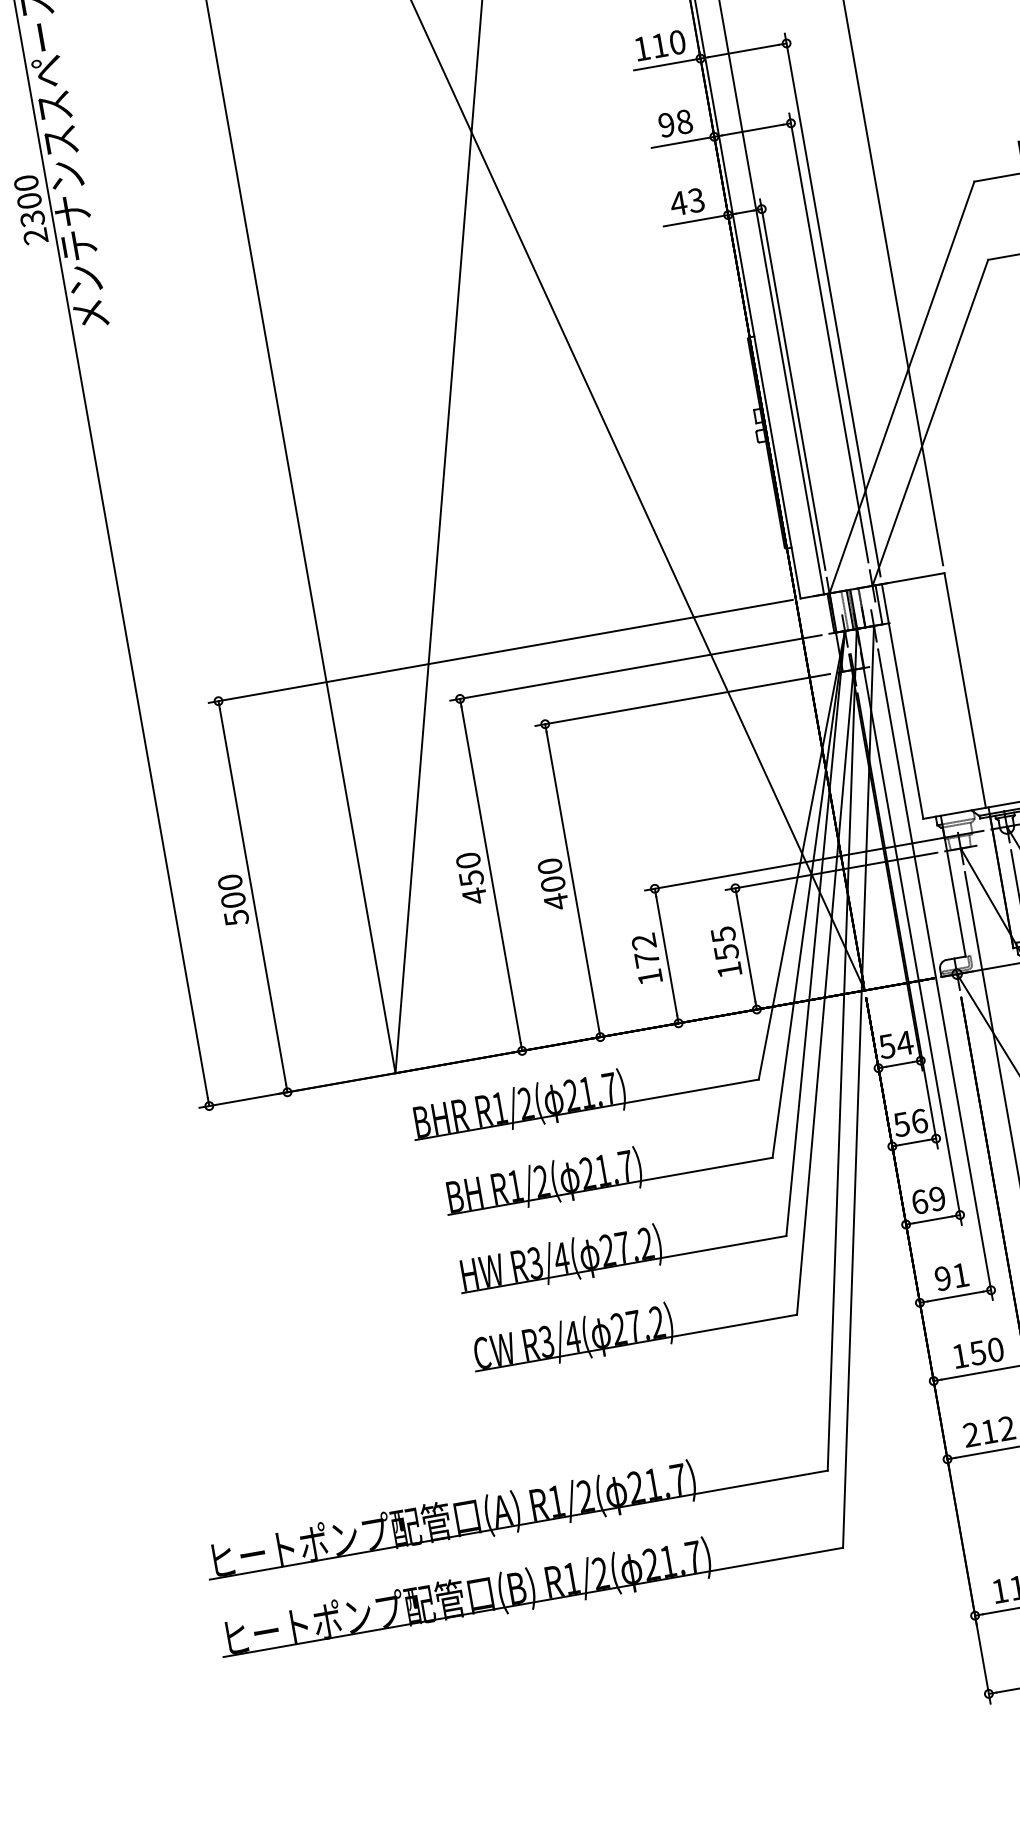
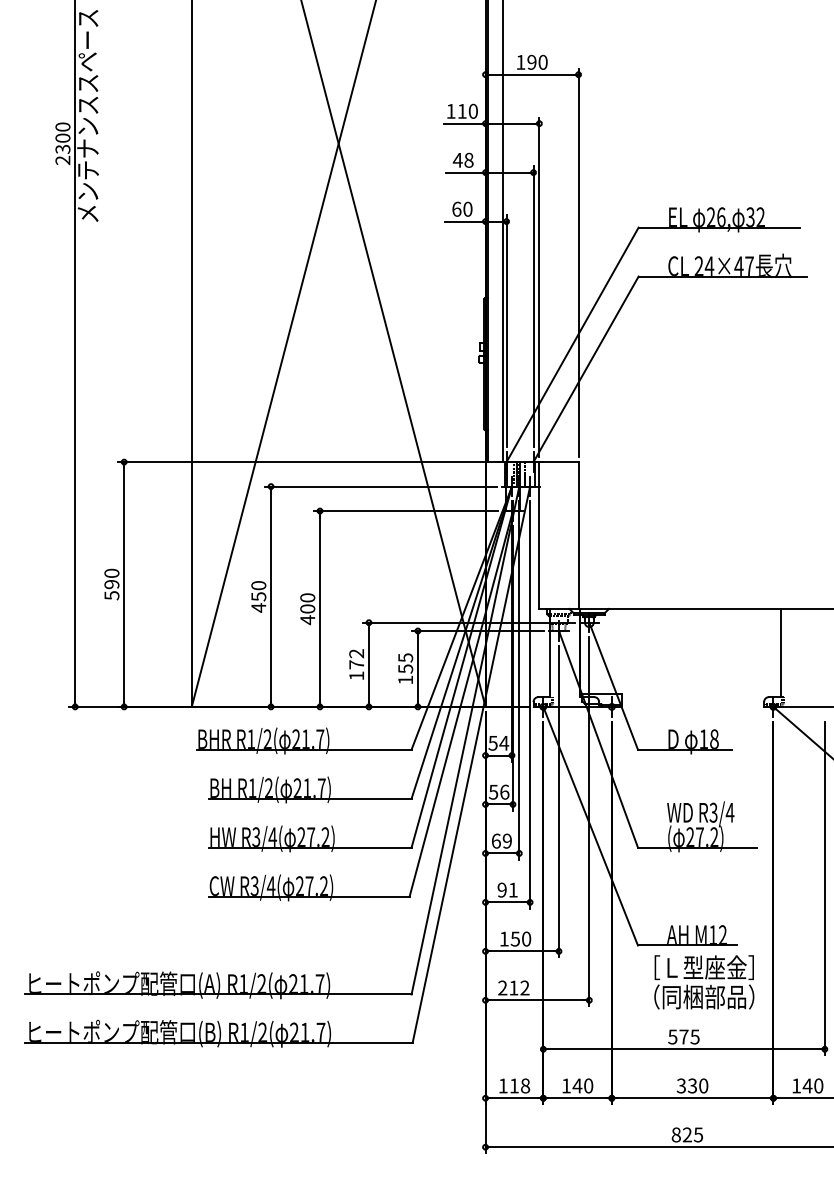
text: (665, 123) -> (457, 159), 98 -> 48
text: (686, 200) -> (461, 208), 43 -> 60
text: (232, 900) -> (111, 584), 500 -> 590

